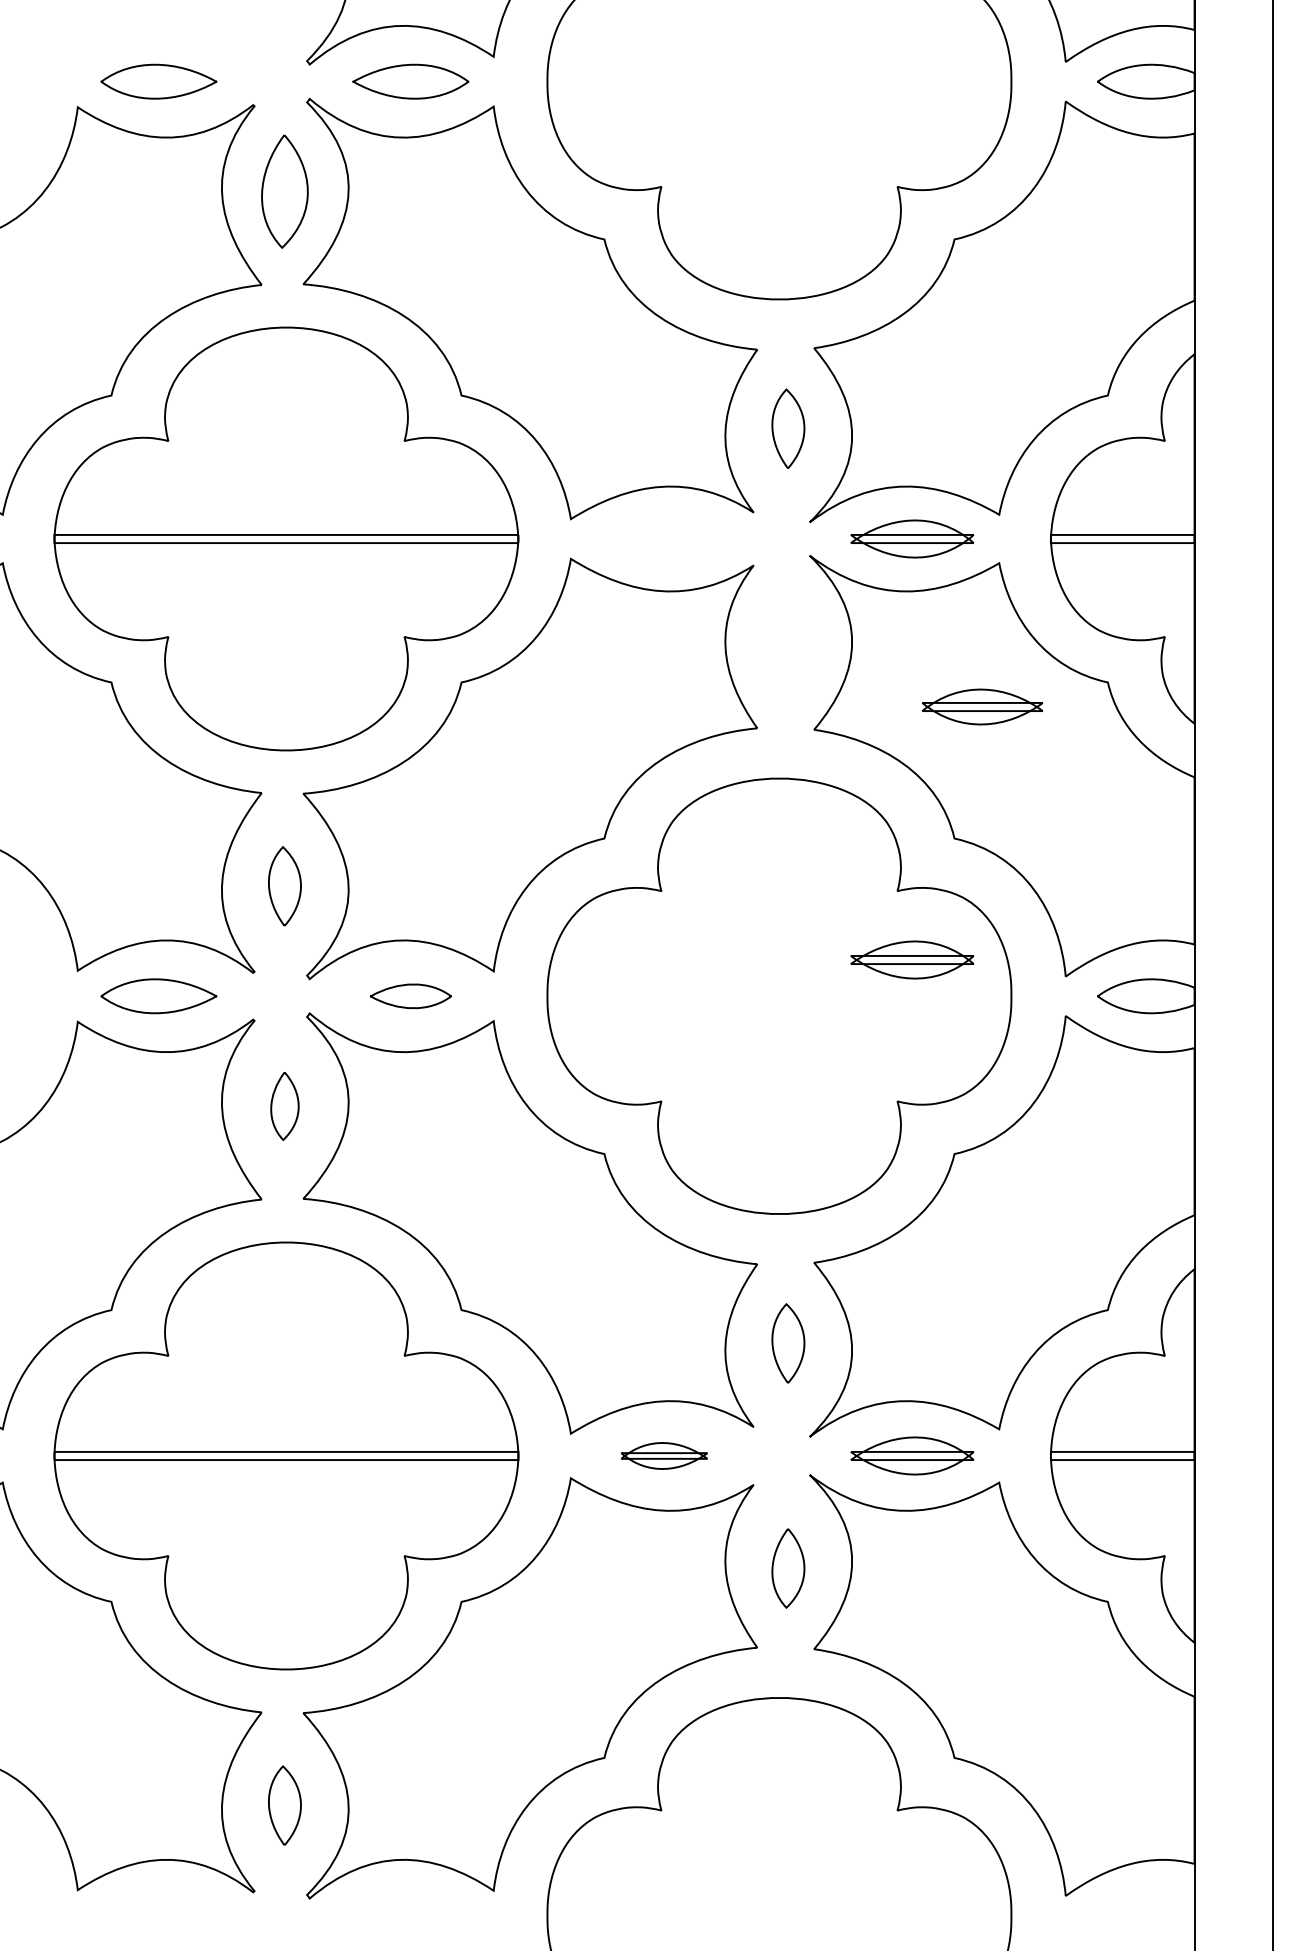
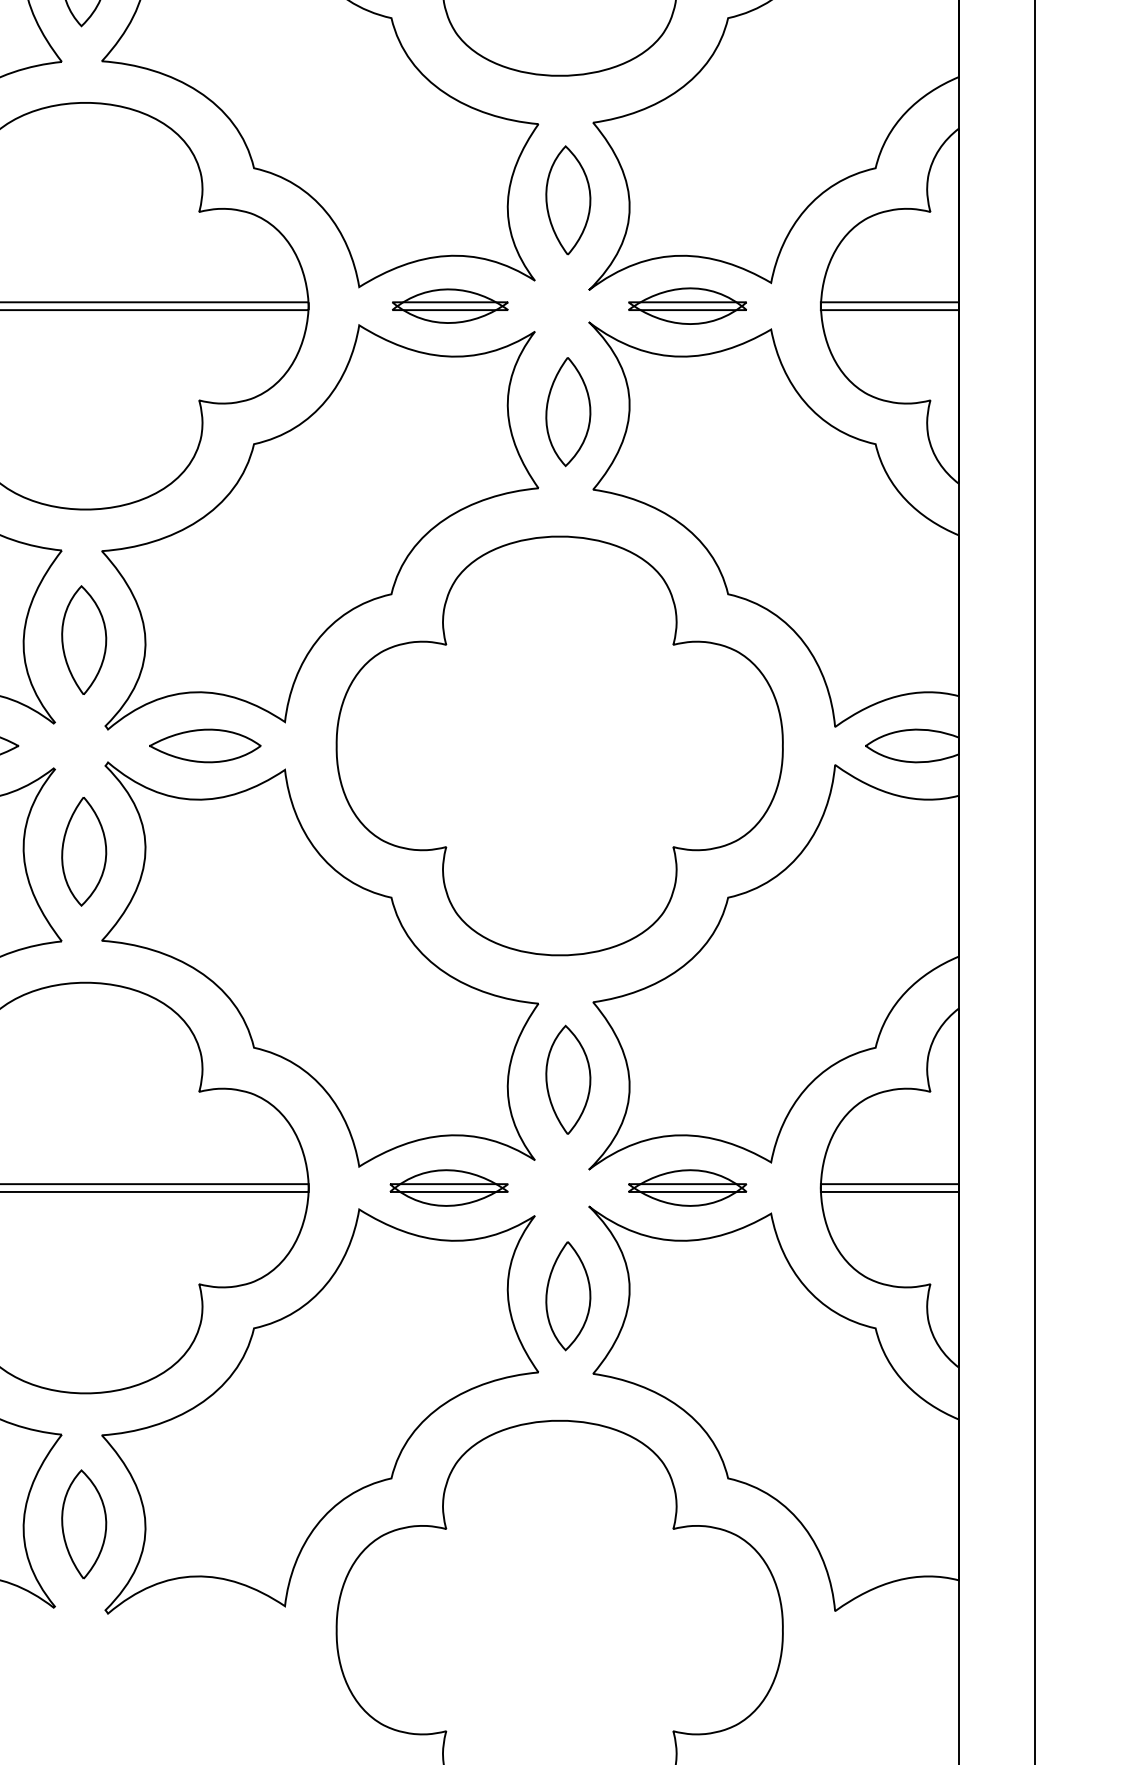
part: (788, 428) -> (568, 199), size x1.43
part: (788, 649) -> (568, 412), added
part: (982, 706) -> (450, 305), moved
part: (284, 886) -> (83, 640), size x1.43
part: (912, 959) -> (687, 710), removed
part: (410, 996) -> (204, 746), size x1.43
part: (284, 1106) -> (83, 851), size x1.67
part: (788, 1343) -> (568, 1079), size x1.43
part: (664, 1455) -> (449, 1187), size x1.43
part: (788, 1568) -> (568, 1296), size x1.43
part: (284, 1805) -> (83, 1524), size x1.43

